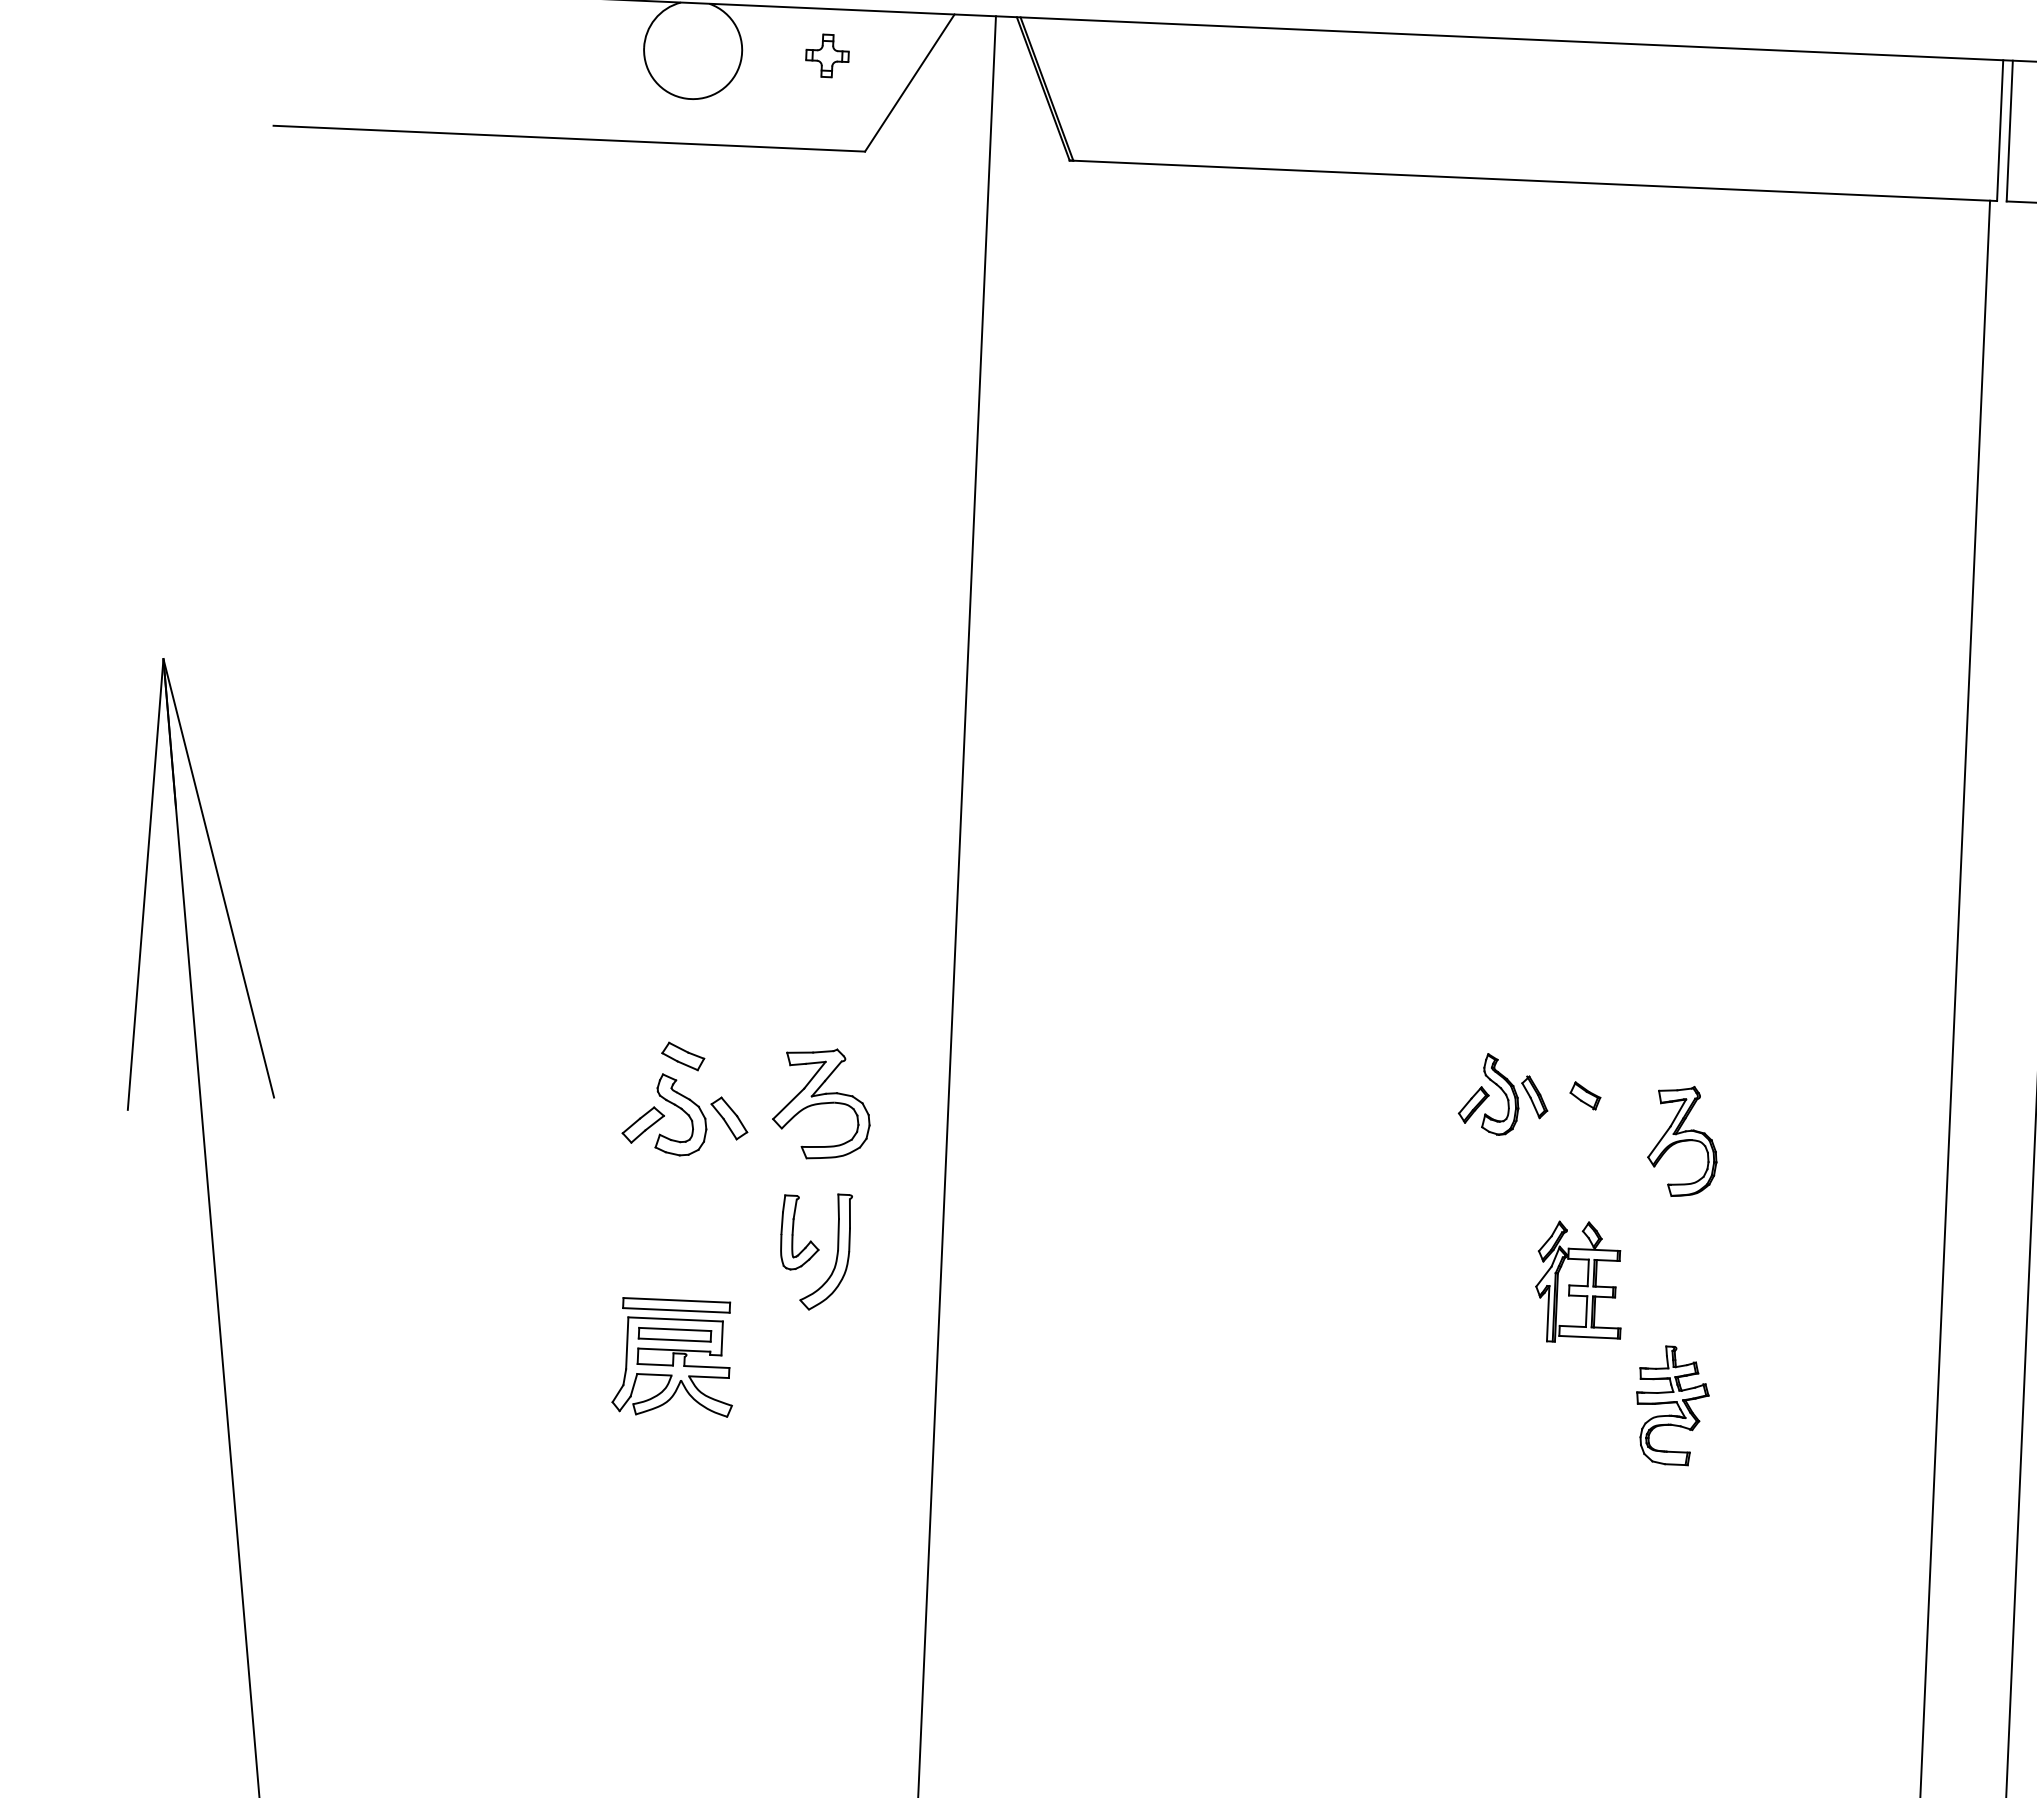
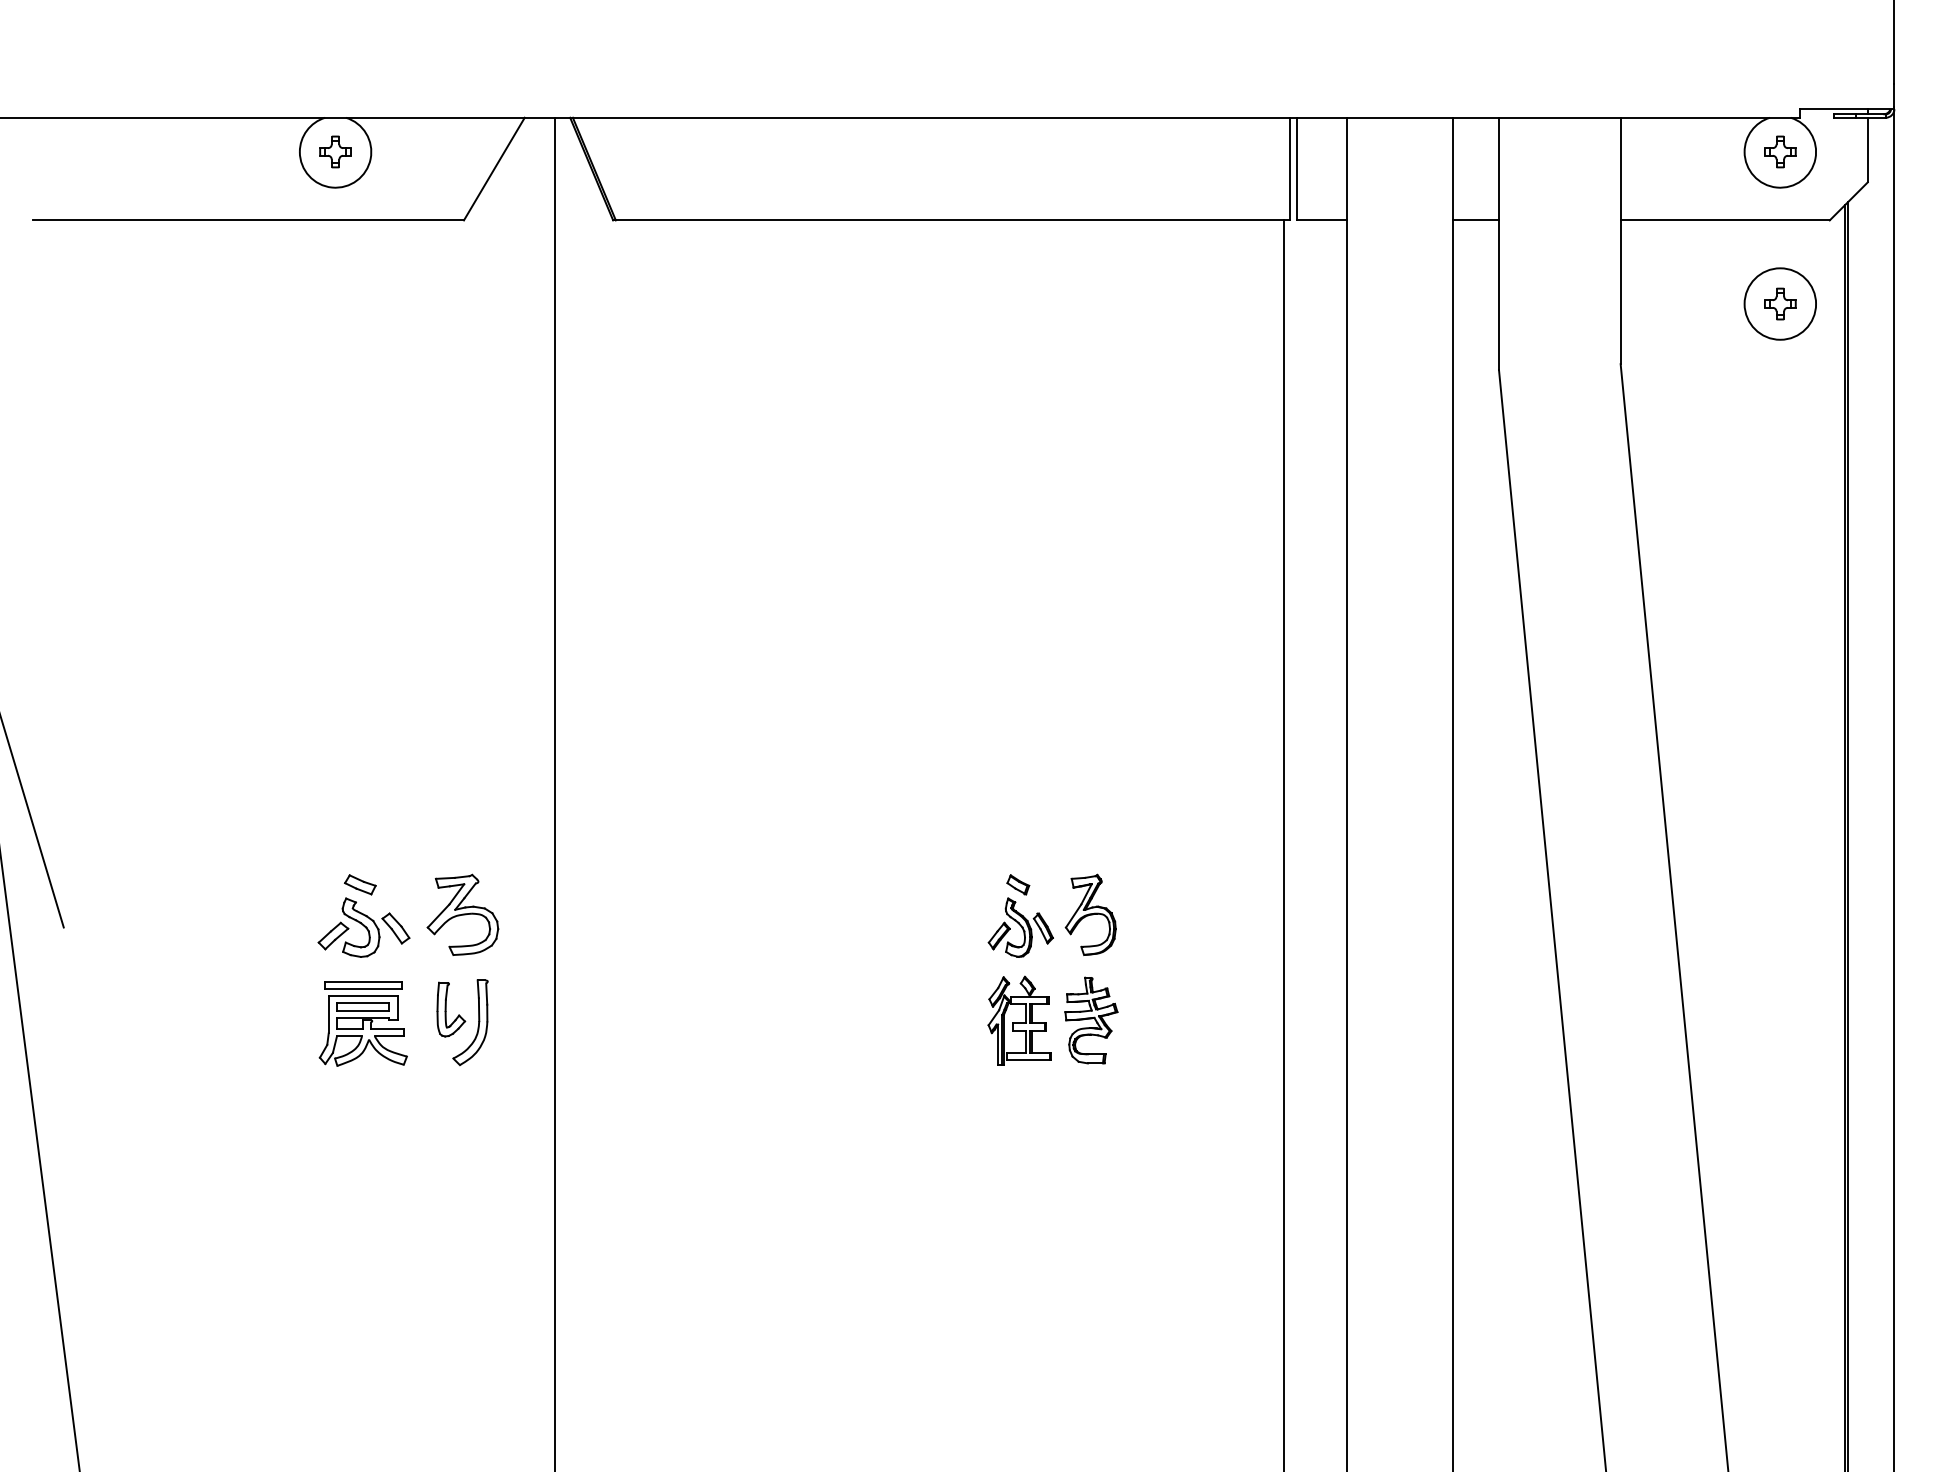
part: (827, 55) -> (335, 151), moved
part: (1503, 1094) -> (1020, 927), moved
part: (673, 1357) -> (362, 1023), moved
part: (1672, 1405) -> (1091, 1020), moved

